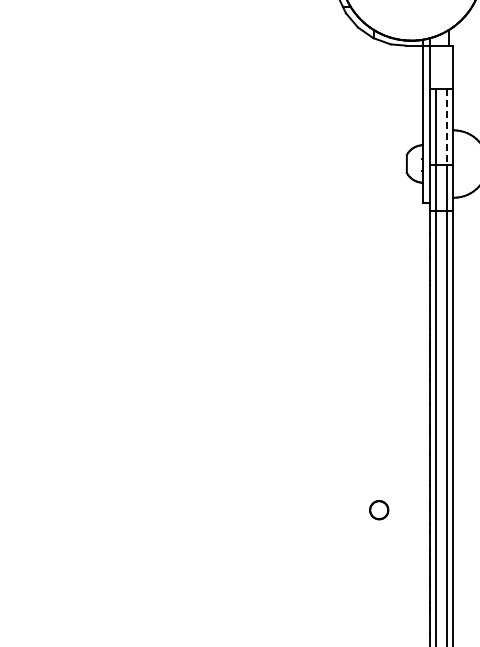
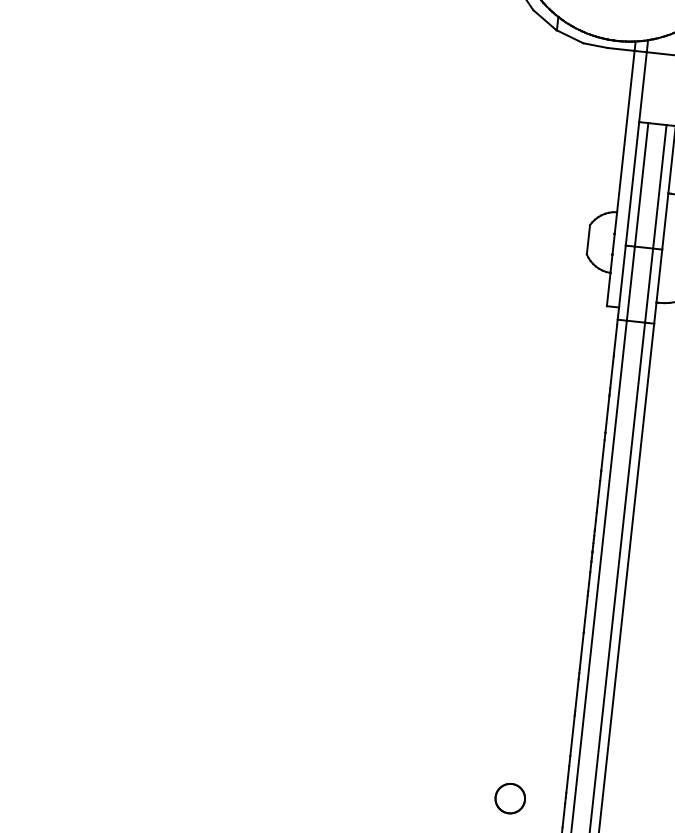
line: (446, 127) -> (659, 187), dashed -> solid
part: (379, 510) -> (510, 799), moved

